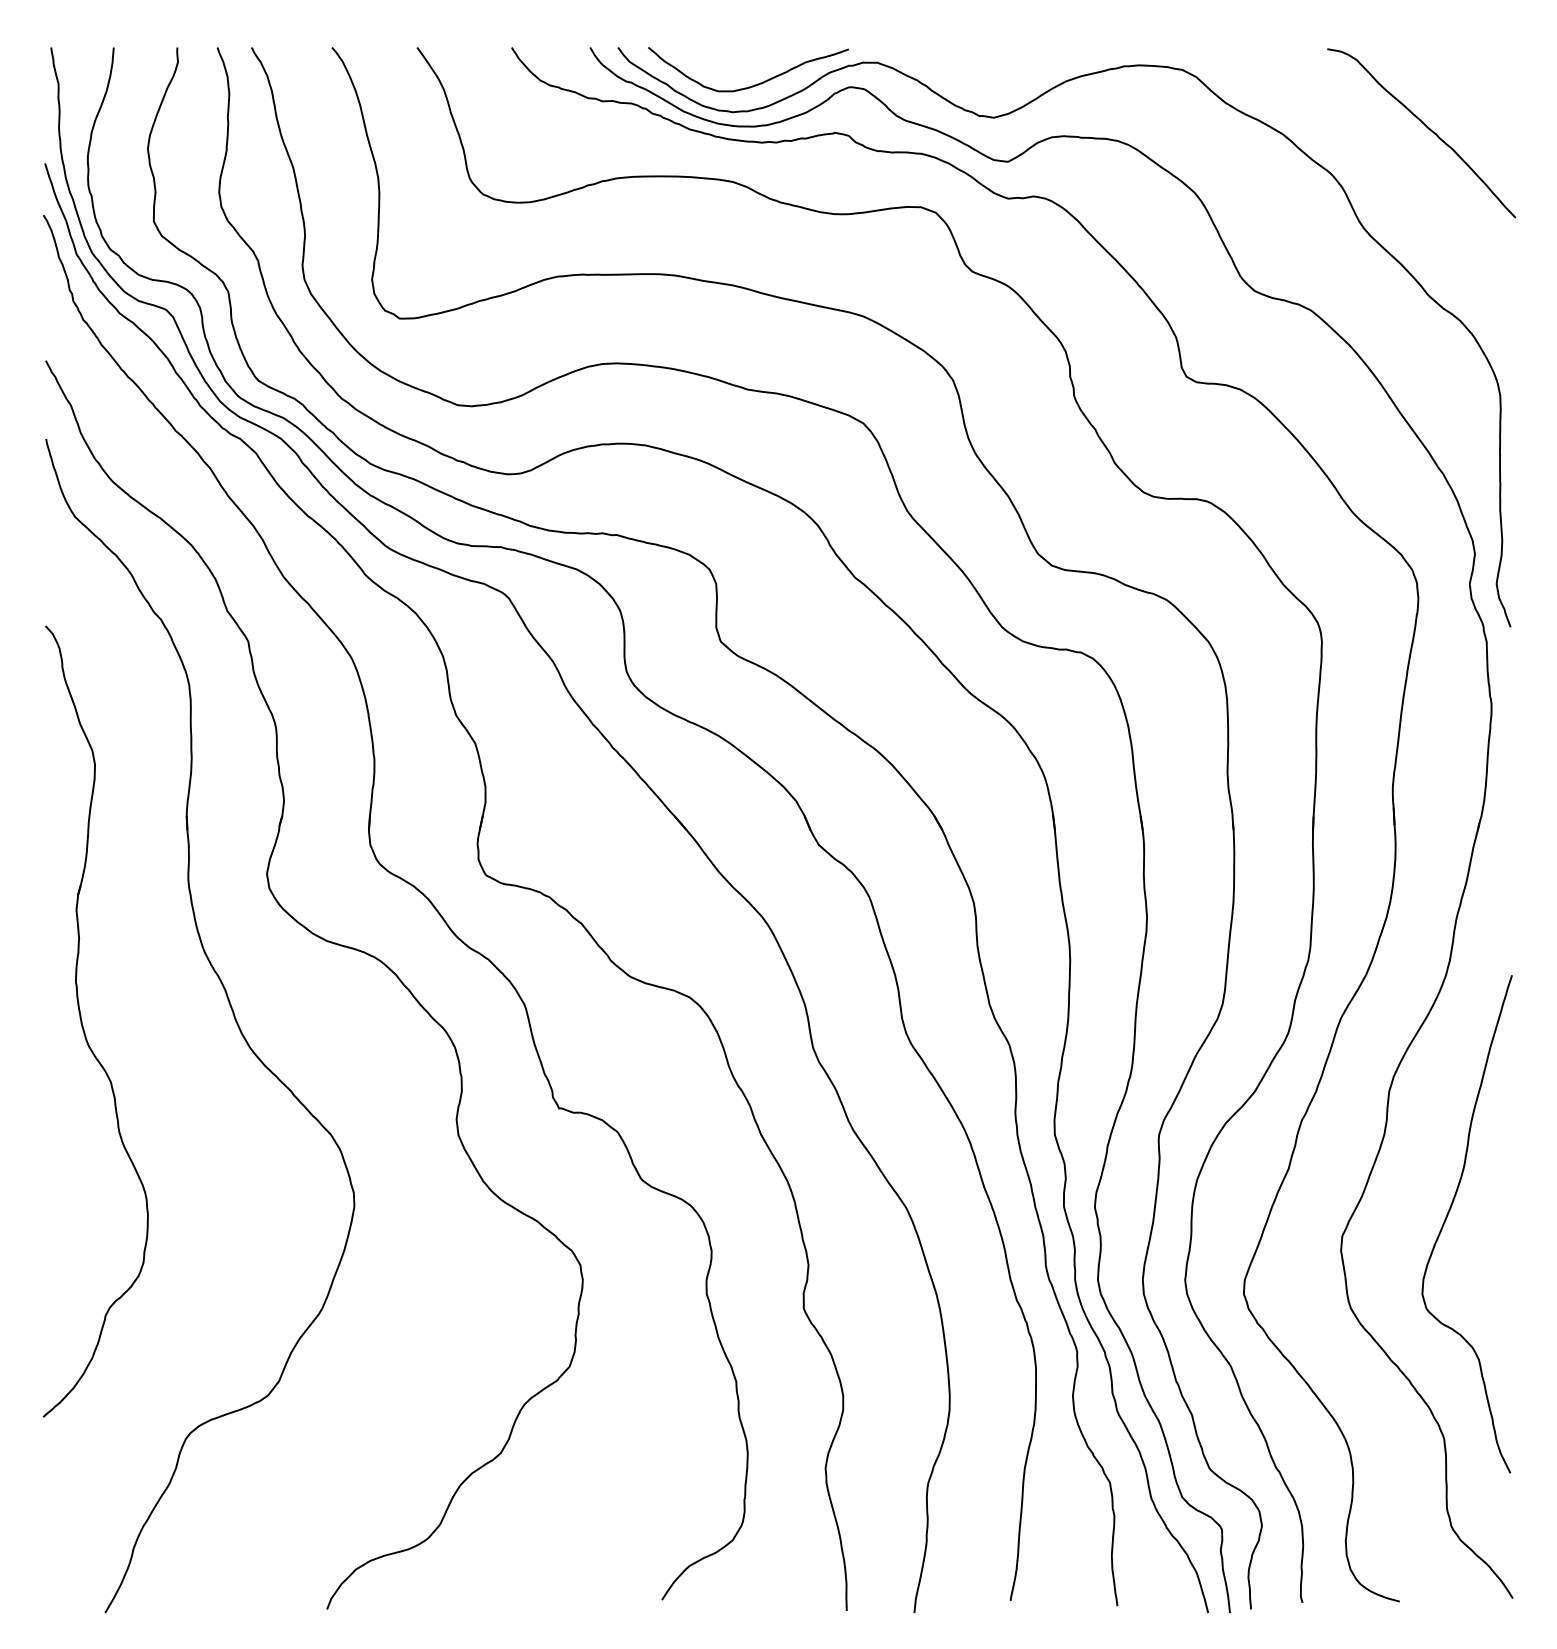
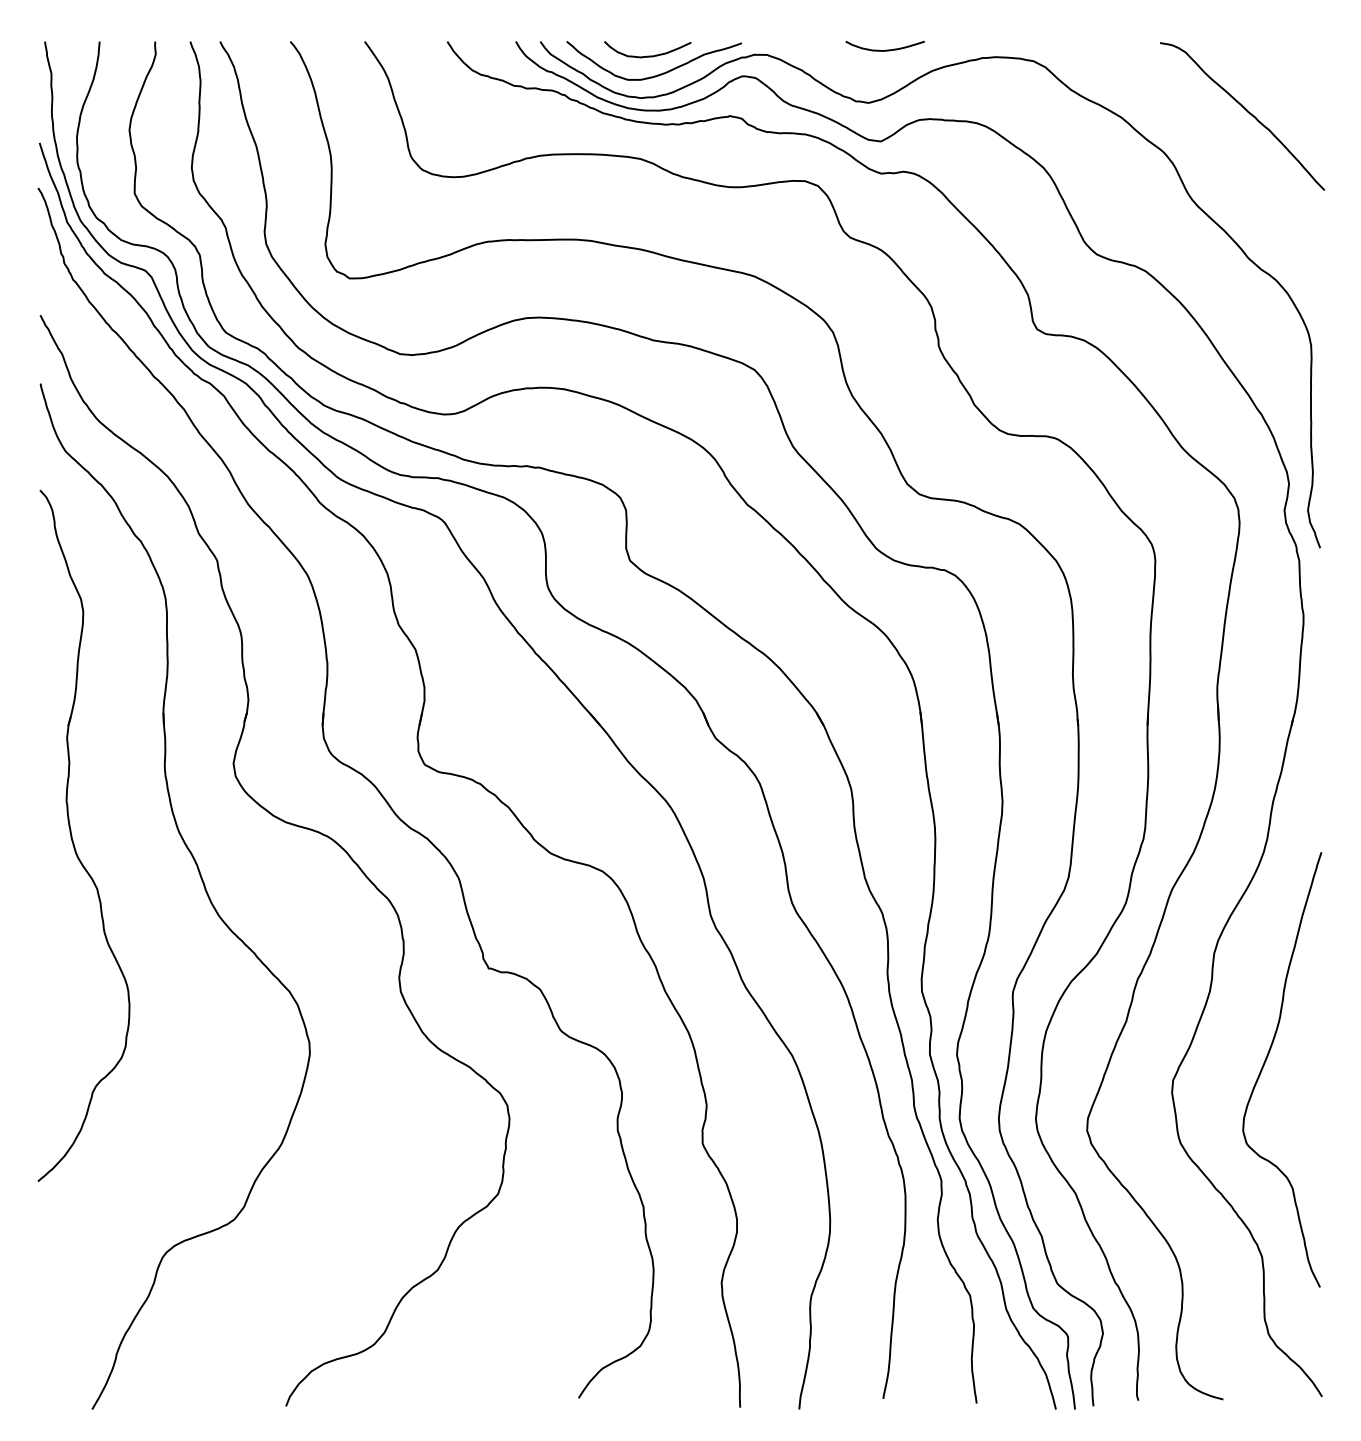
curve: (1015, 56) -> (887, 49), added
curve: (742, 63) -> (649, 55), added
part: (82, 1021) -> (72, 835), moved

